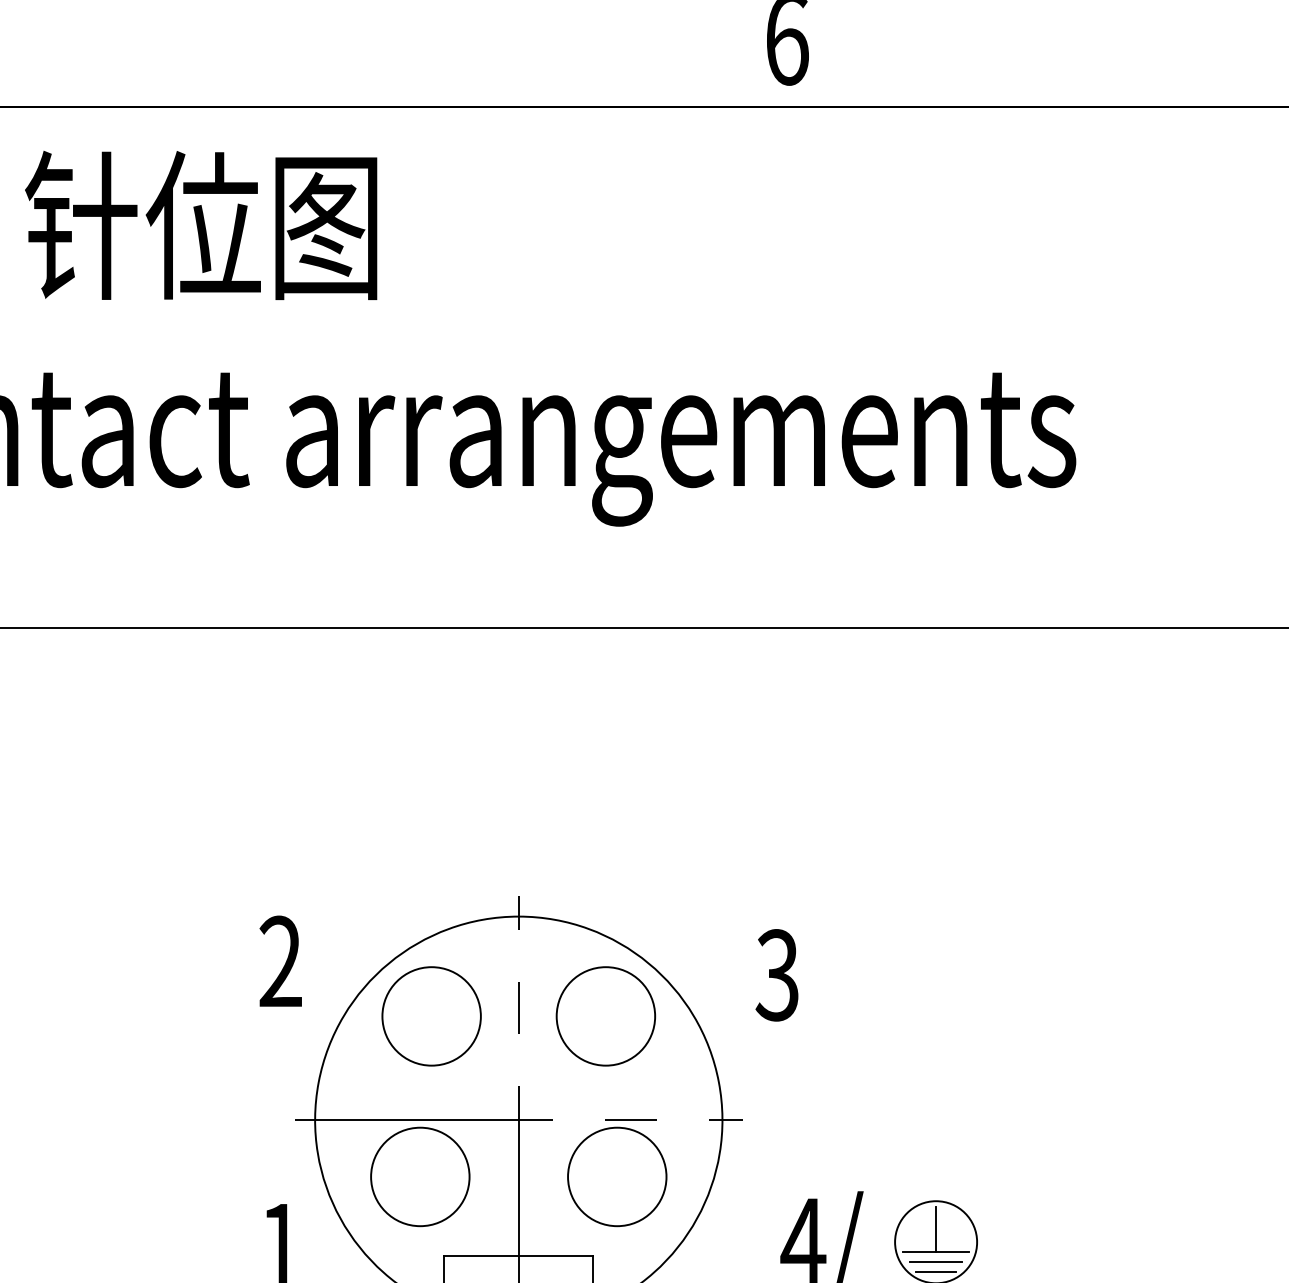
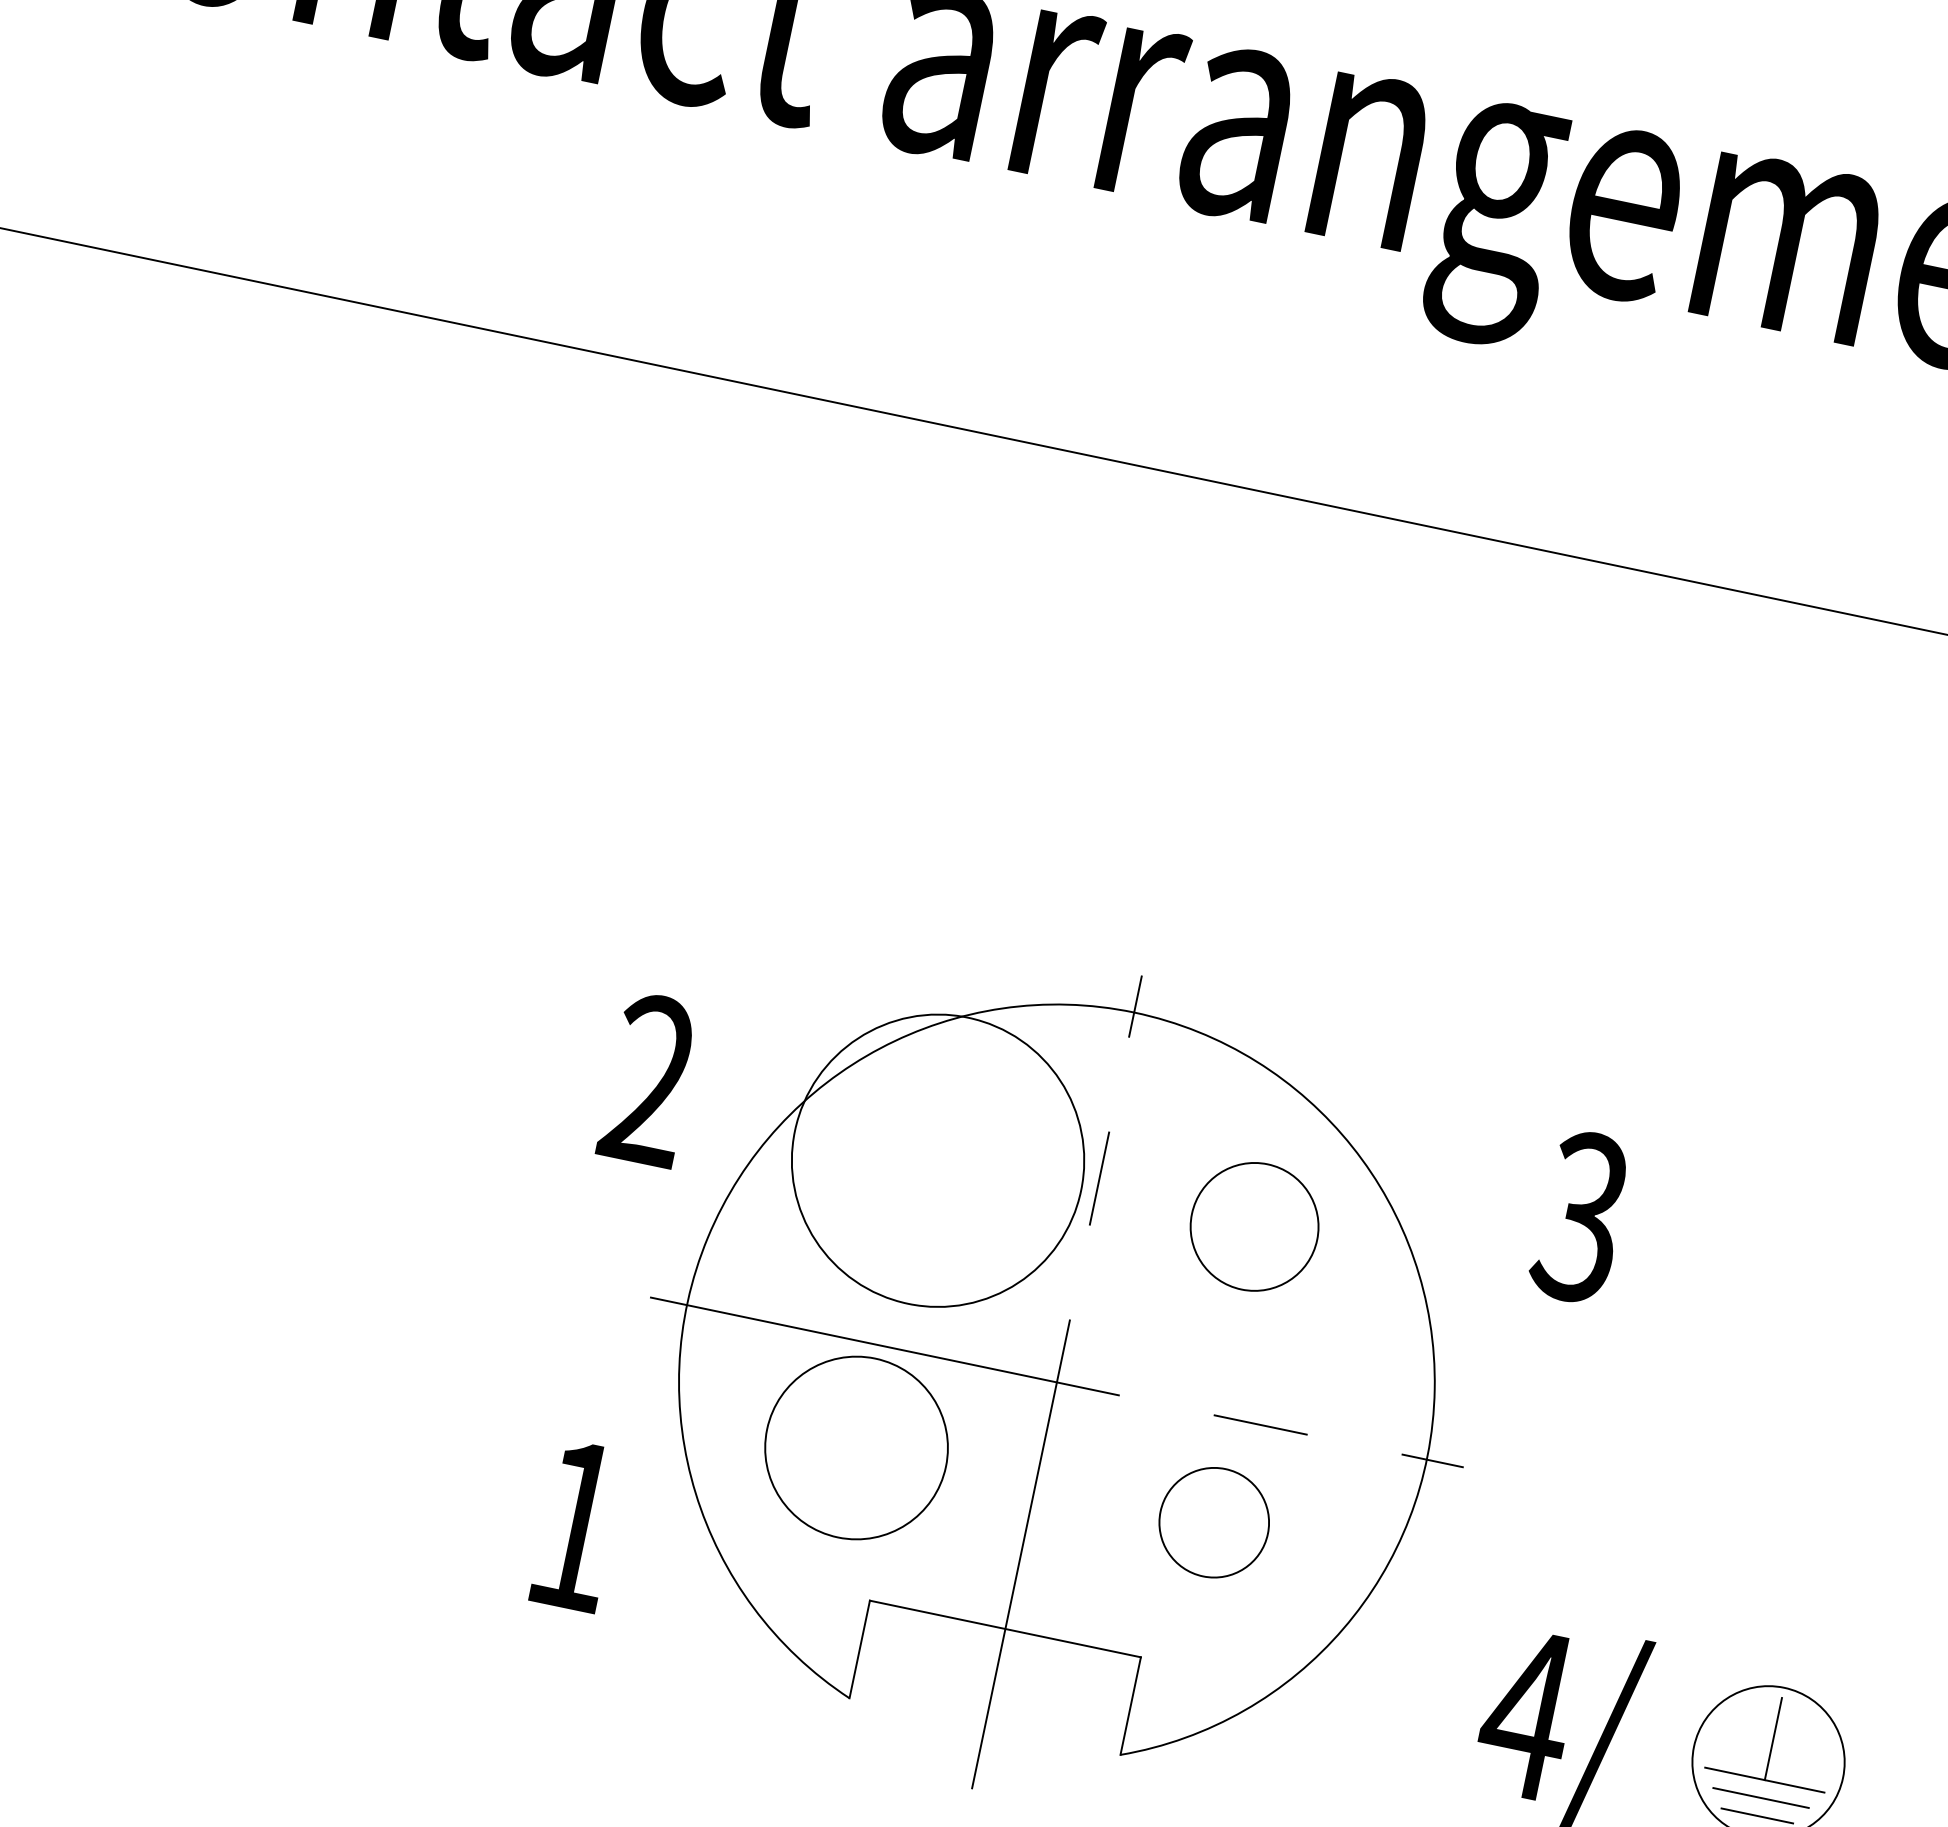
text: (280, 960) -> (649, 1077), moved
circle: (431, 1016) -> (937, 1160), size x1.6
circle: (605, 1016) -> (1253, 1226), size x0.7
circle: (617, 1176) -> (1214, 1522), size x0.6

